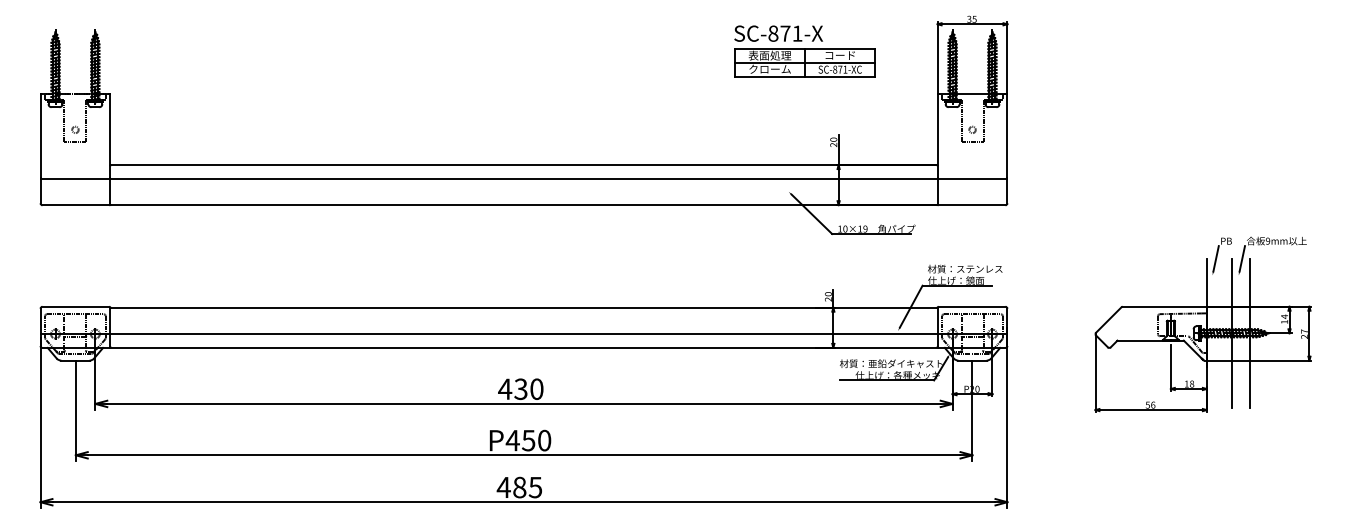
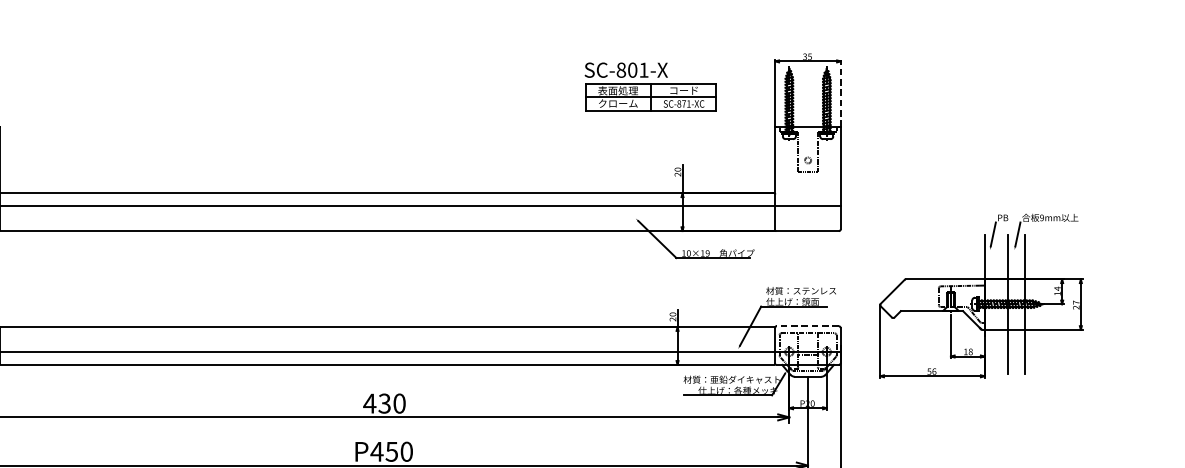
text: (785, 33) -> (632, 70), SC-871-X -> SC-801-X
line: (1007, 58) -> (840, 93), solid -> dashed
line: (971, 306) -> (807, 326), solid -> dashed
part: (1202, 324) -> (980, 296), moved

